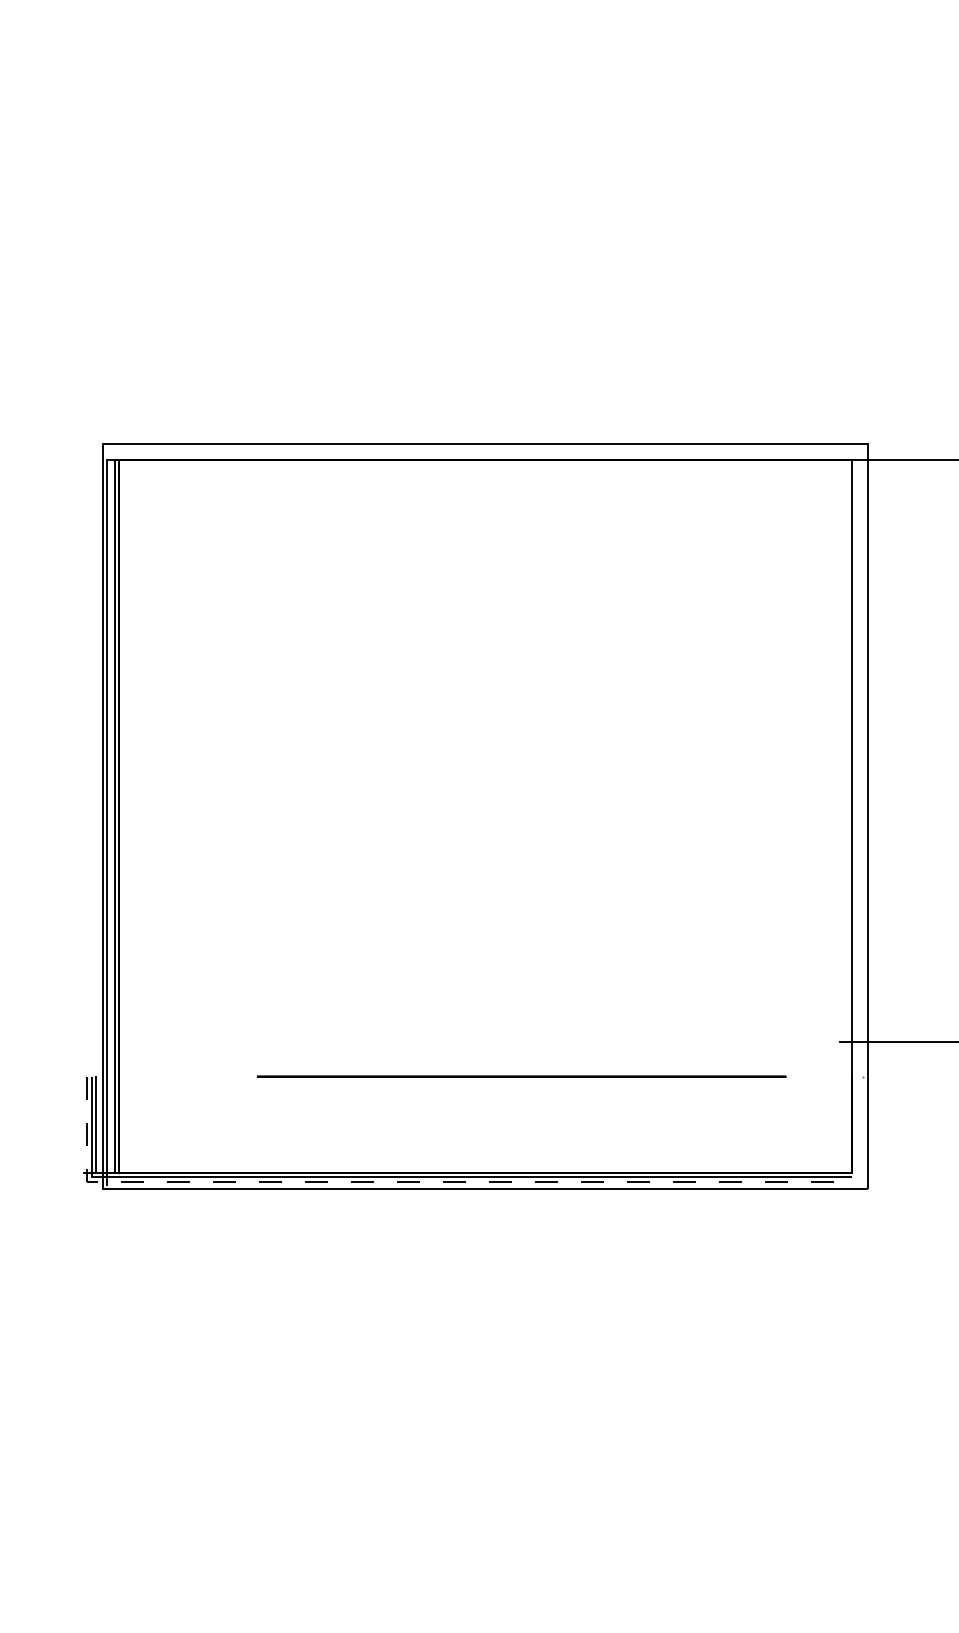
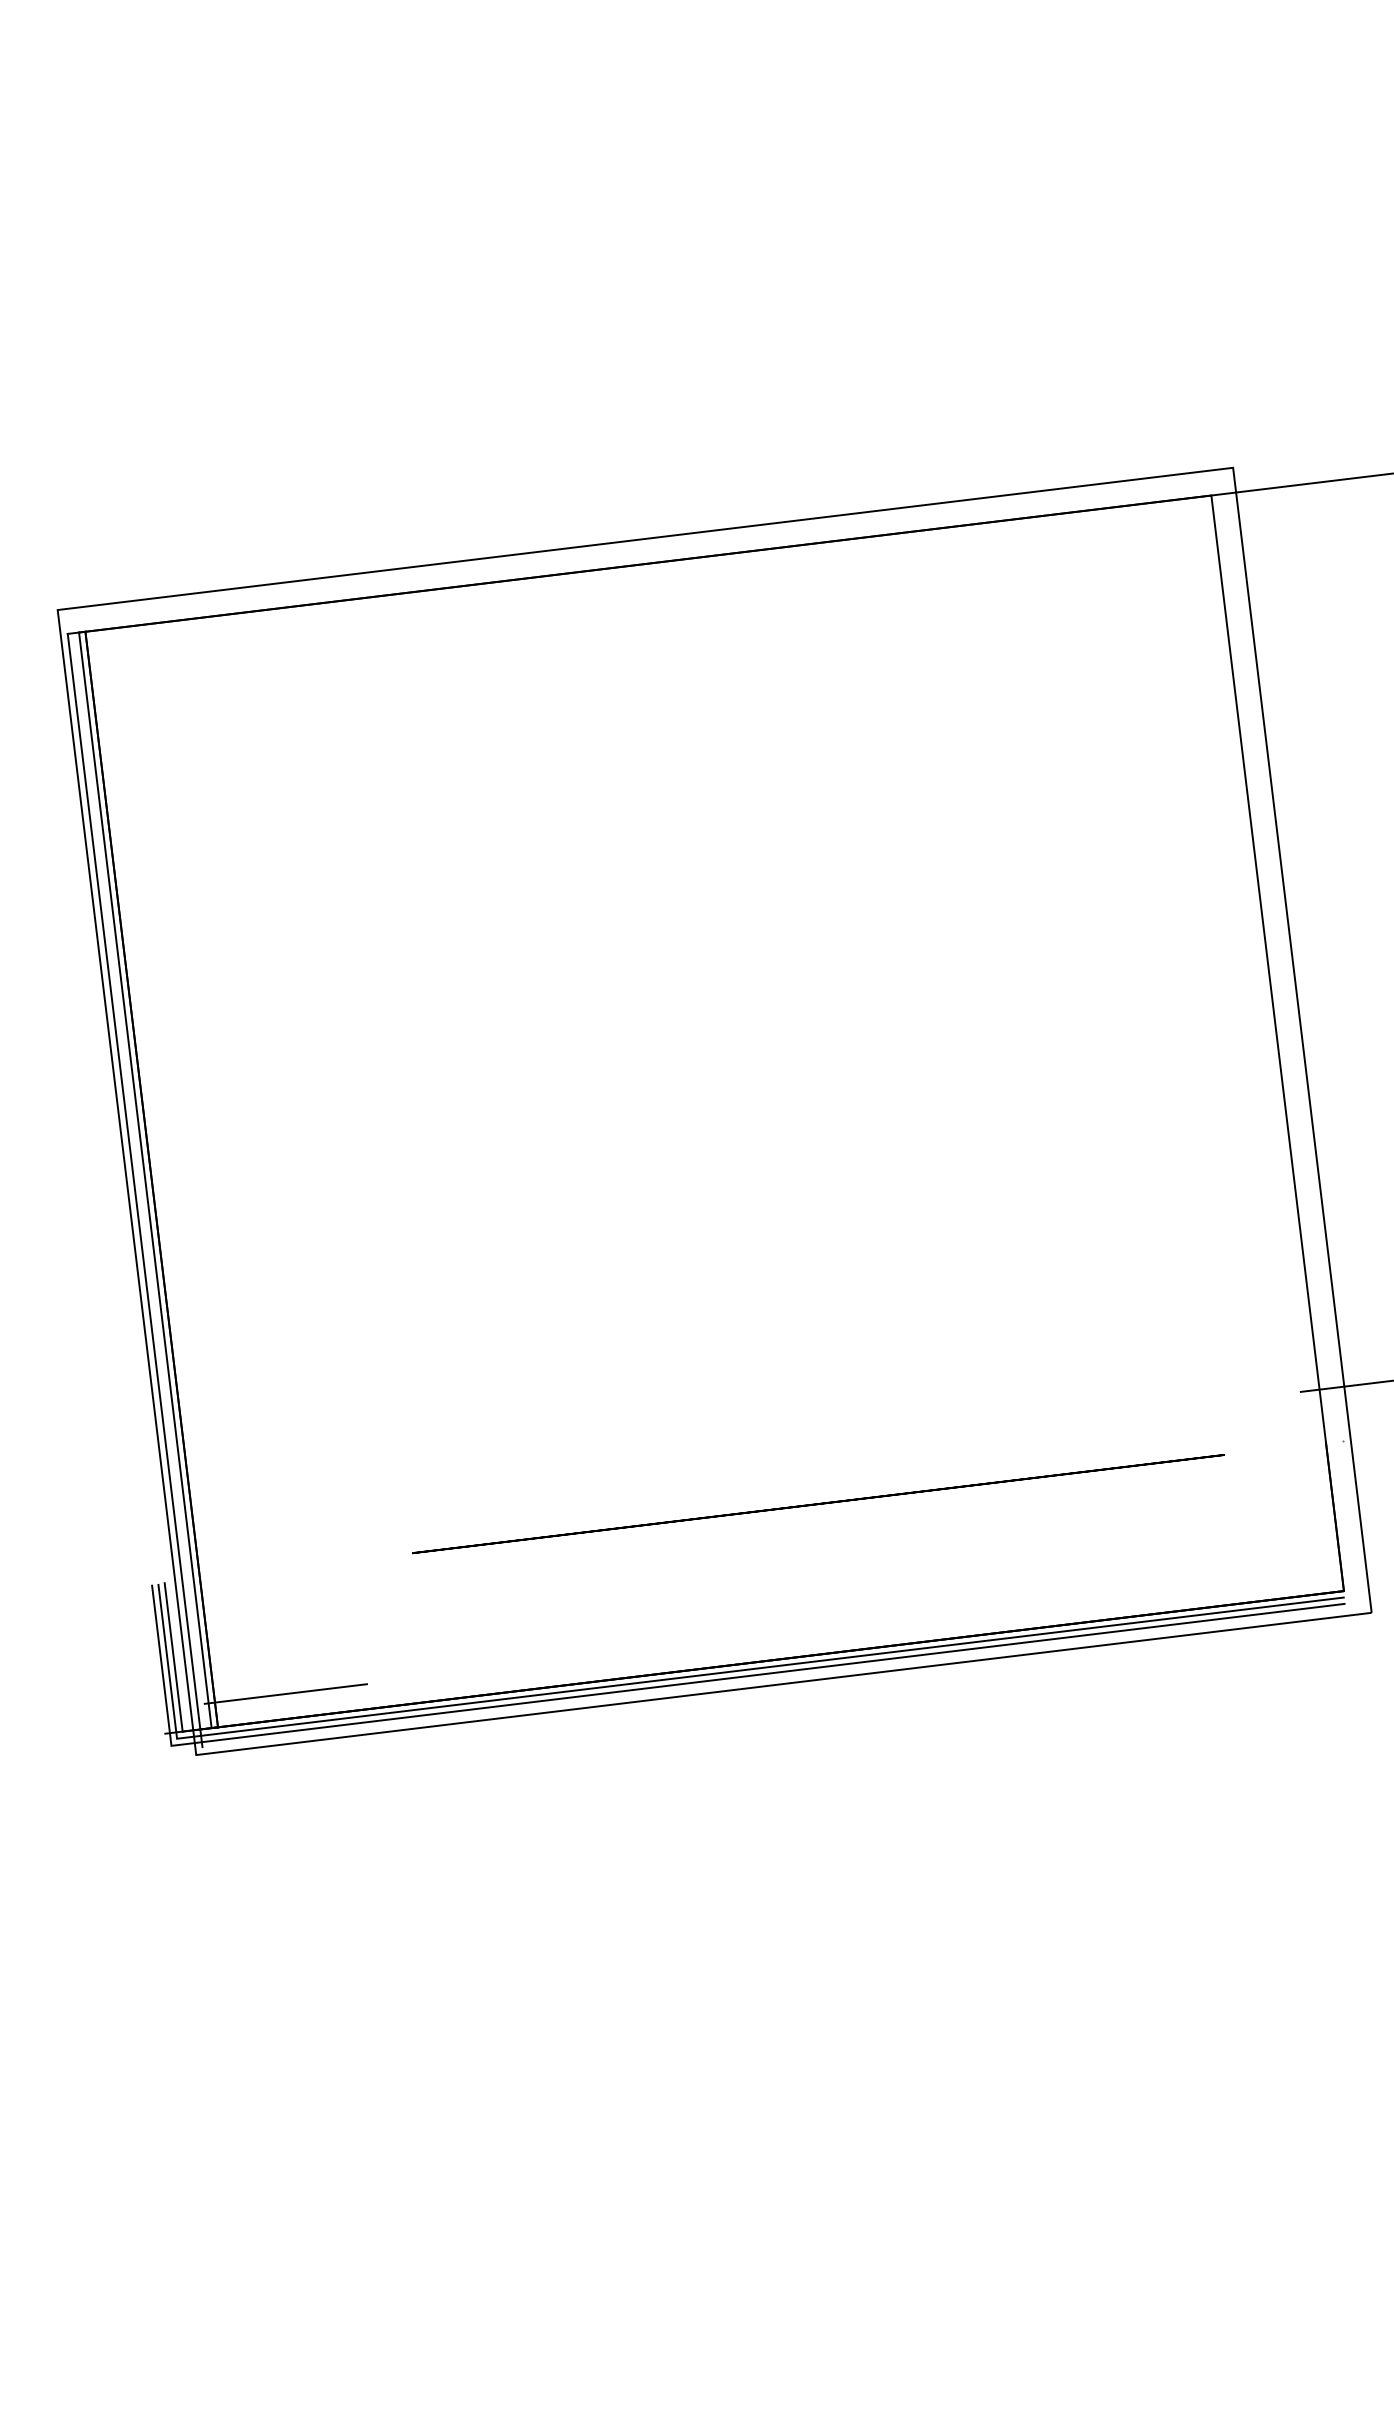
line: (164, 1157) -> (285, 1694), added
line: (417, 1181) -> (678, 1684), dashed -> solid

